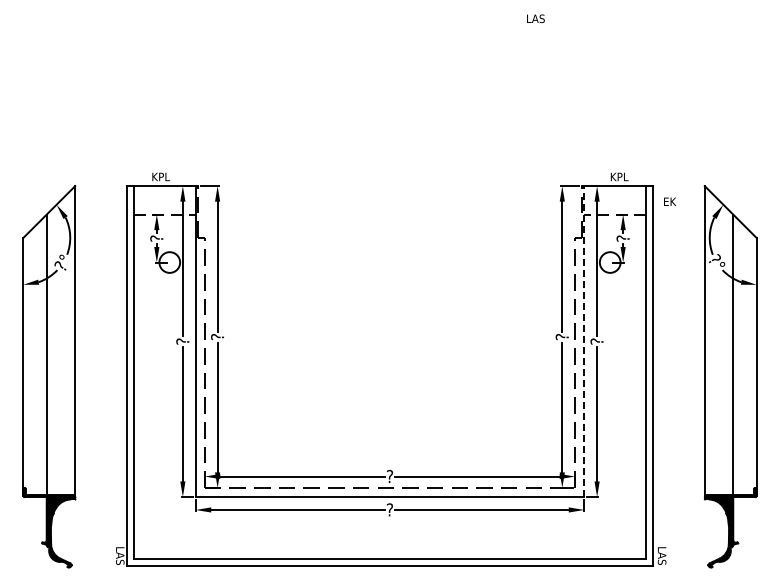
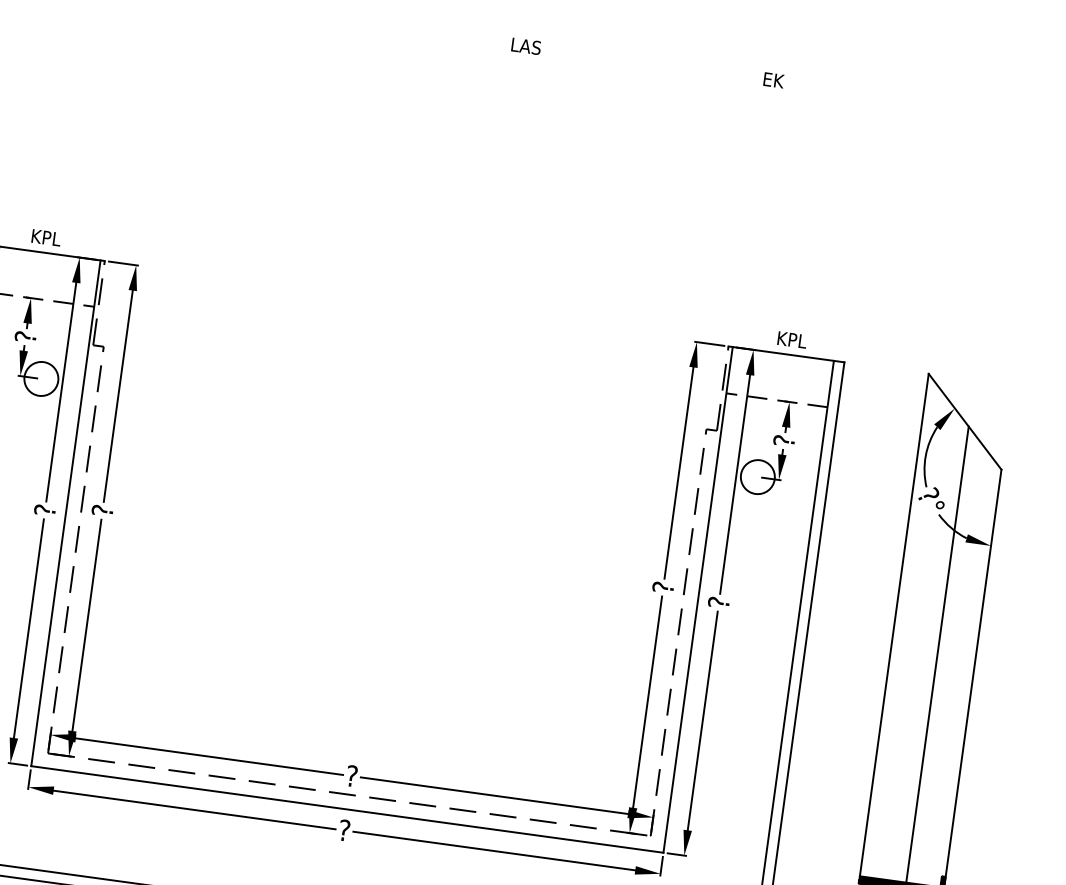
text: (535, 18) -> (525, 45), moved
text: (670, 201) -> (774, 79), moved
line: (584, 341) -> (698, 599), dashed -> solid

